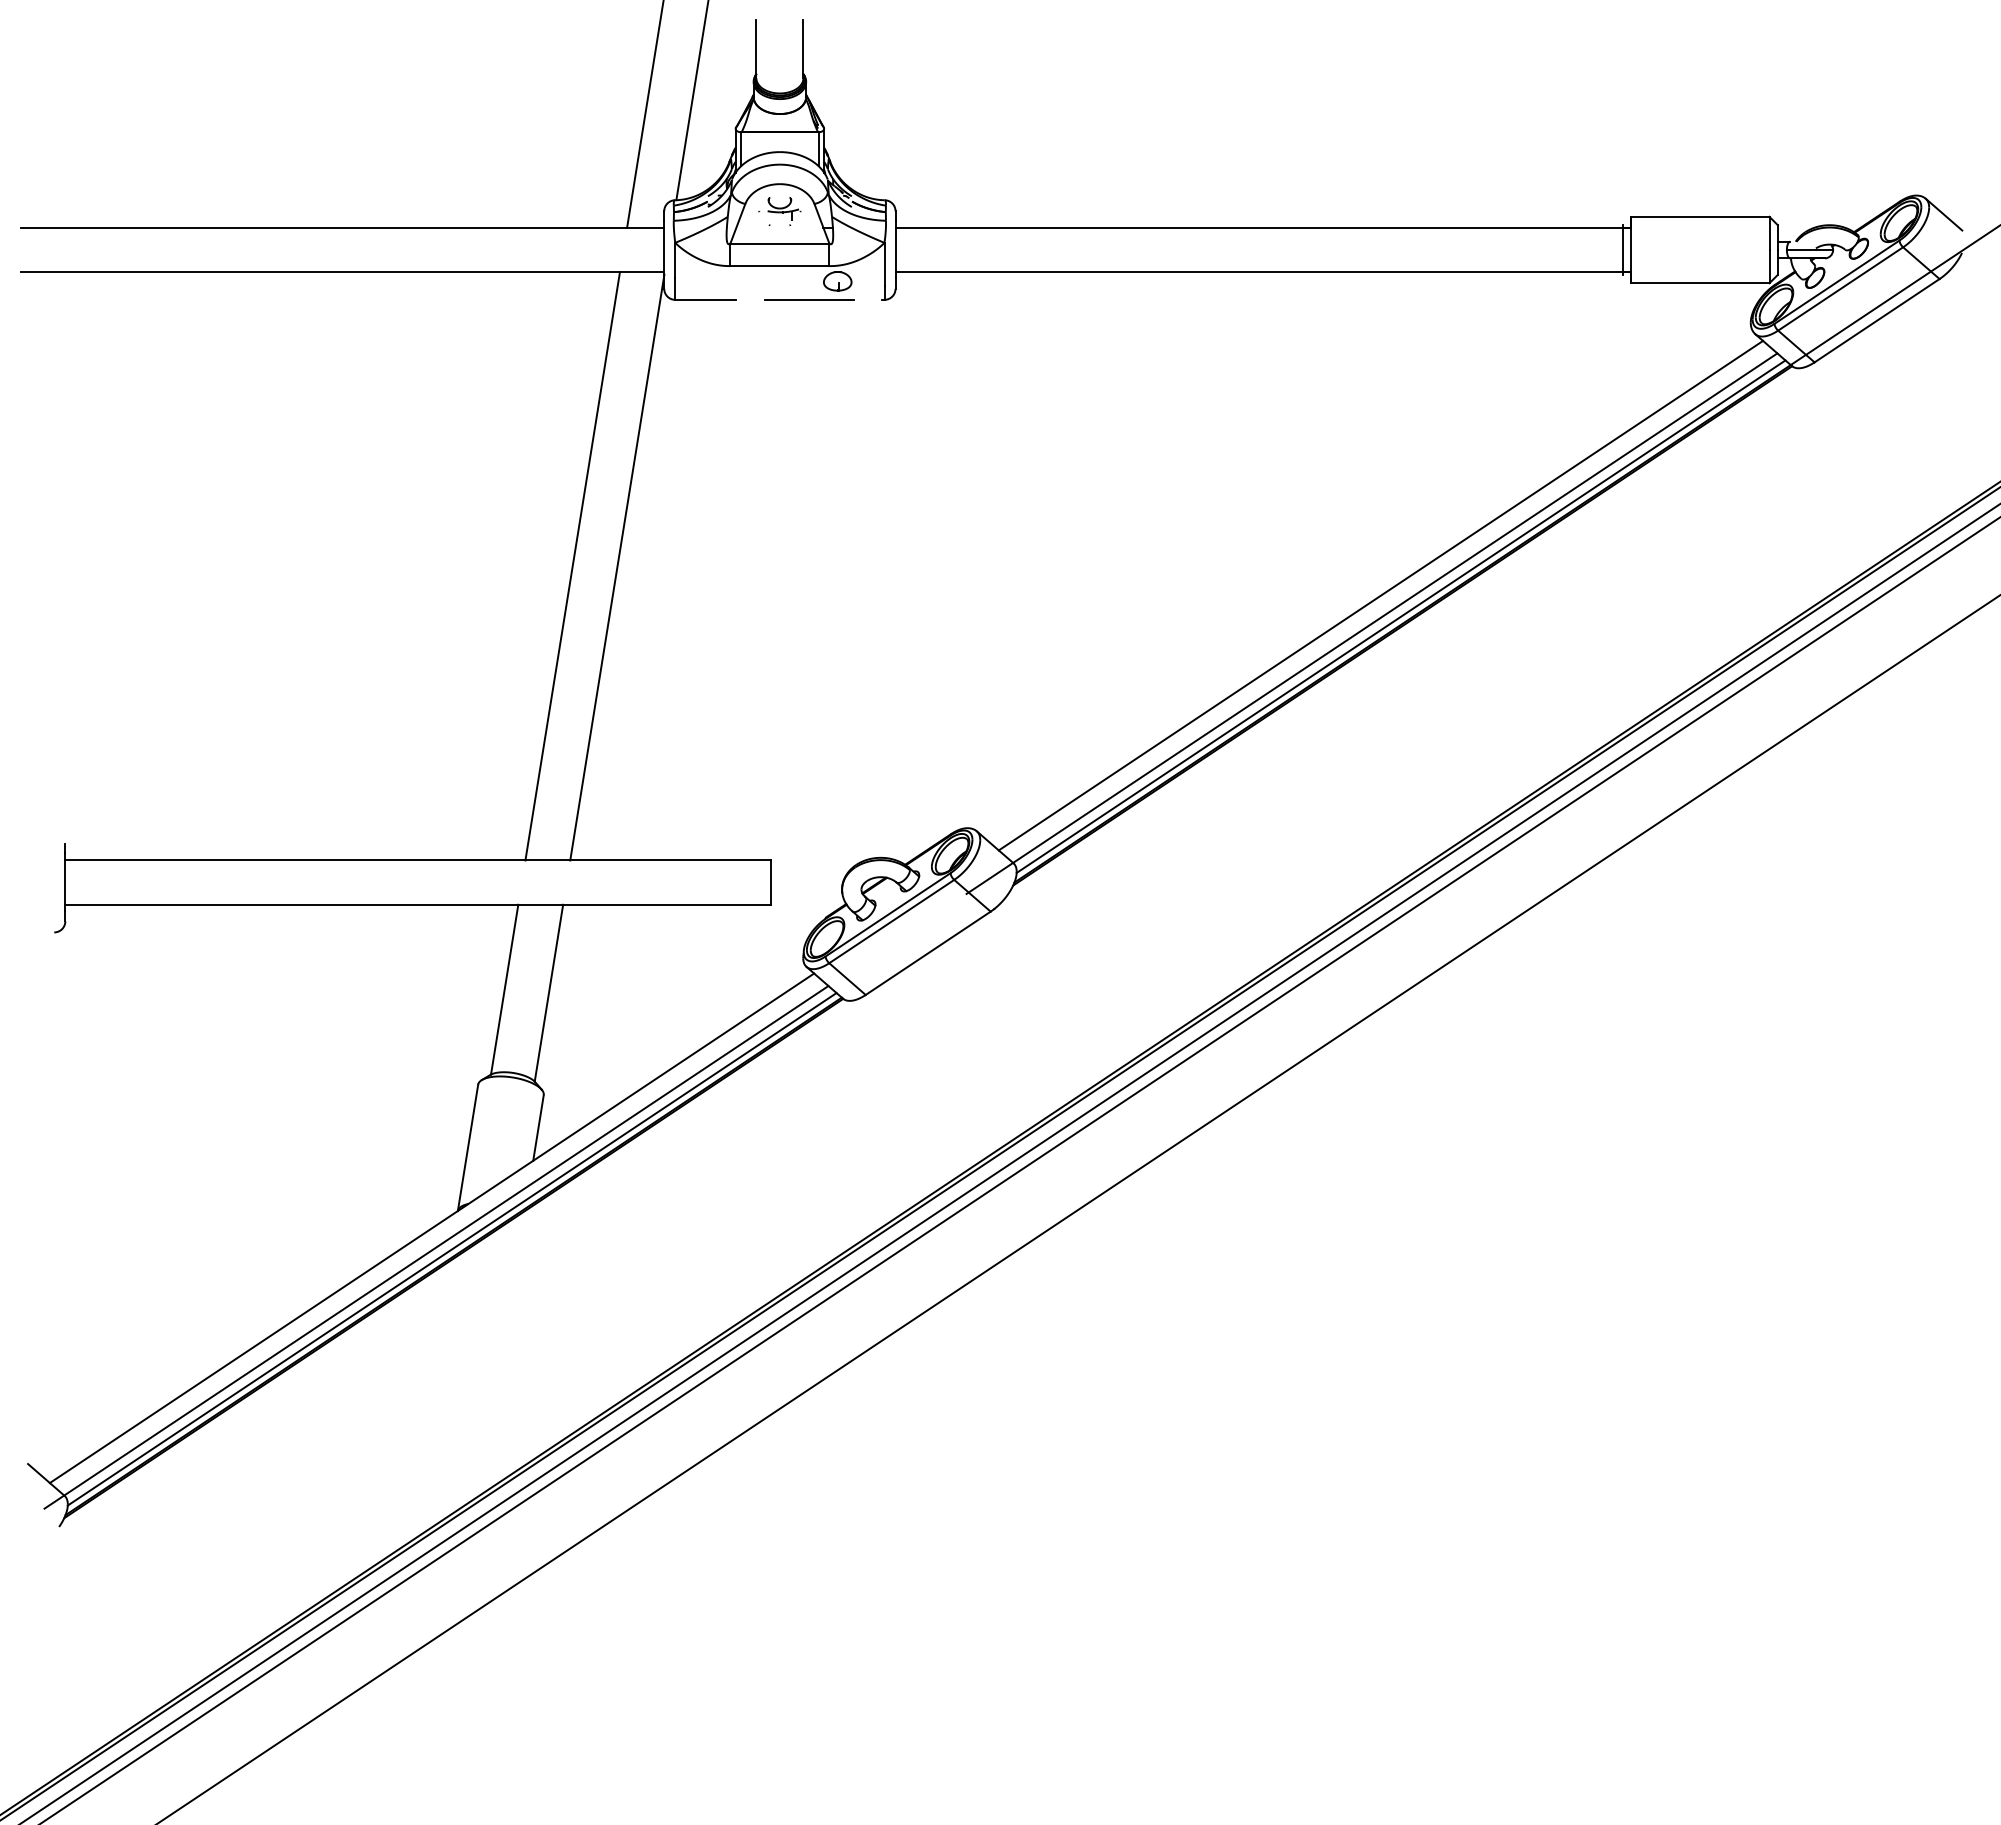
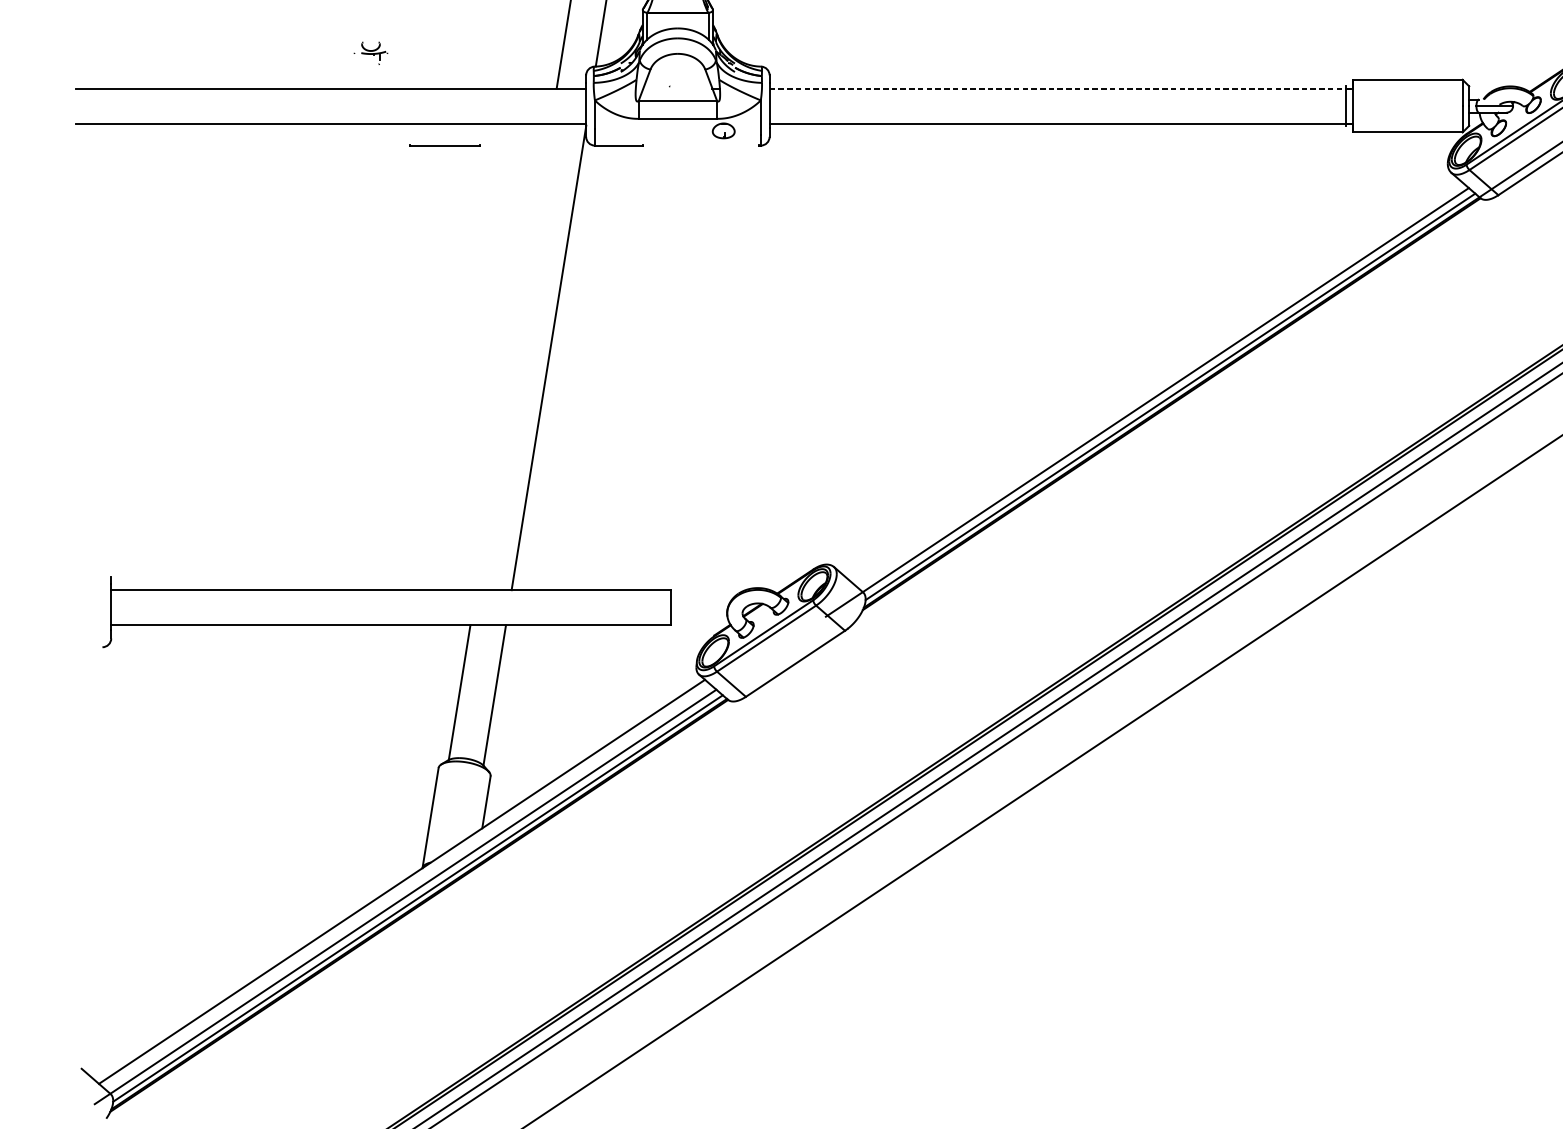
part: (779, 211) -> (370, 53), moved
line: (1263, 227) -> (1061, 88), solid -> dashed
line: (809, 299) -> (445, 145), moved
line: (572, 566) -> (513, 357), removed
line: (1380, 595) -> (1154, 380), removed

